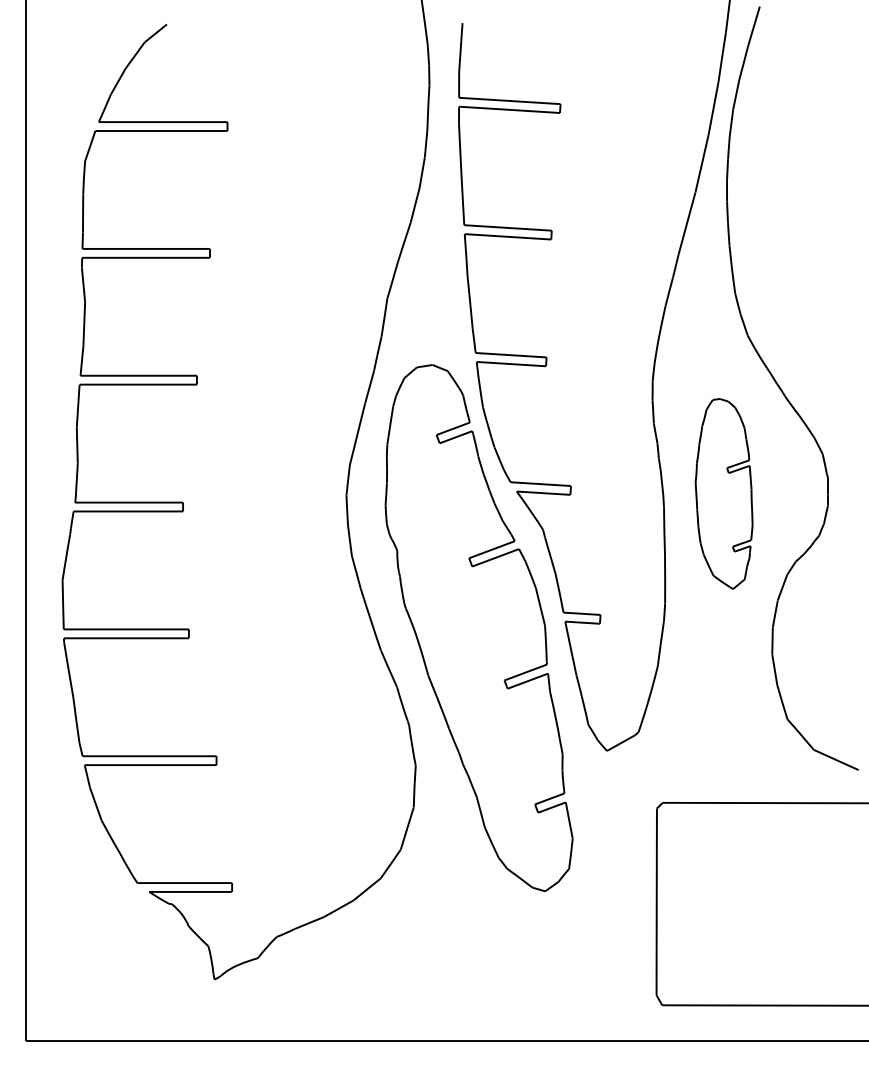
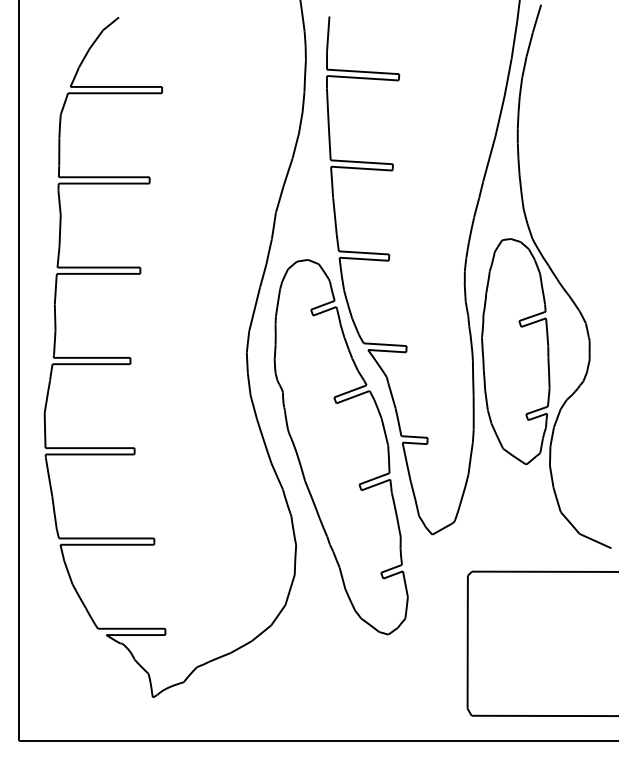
part: (723, 493) -> (515, 351), size x1.67

